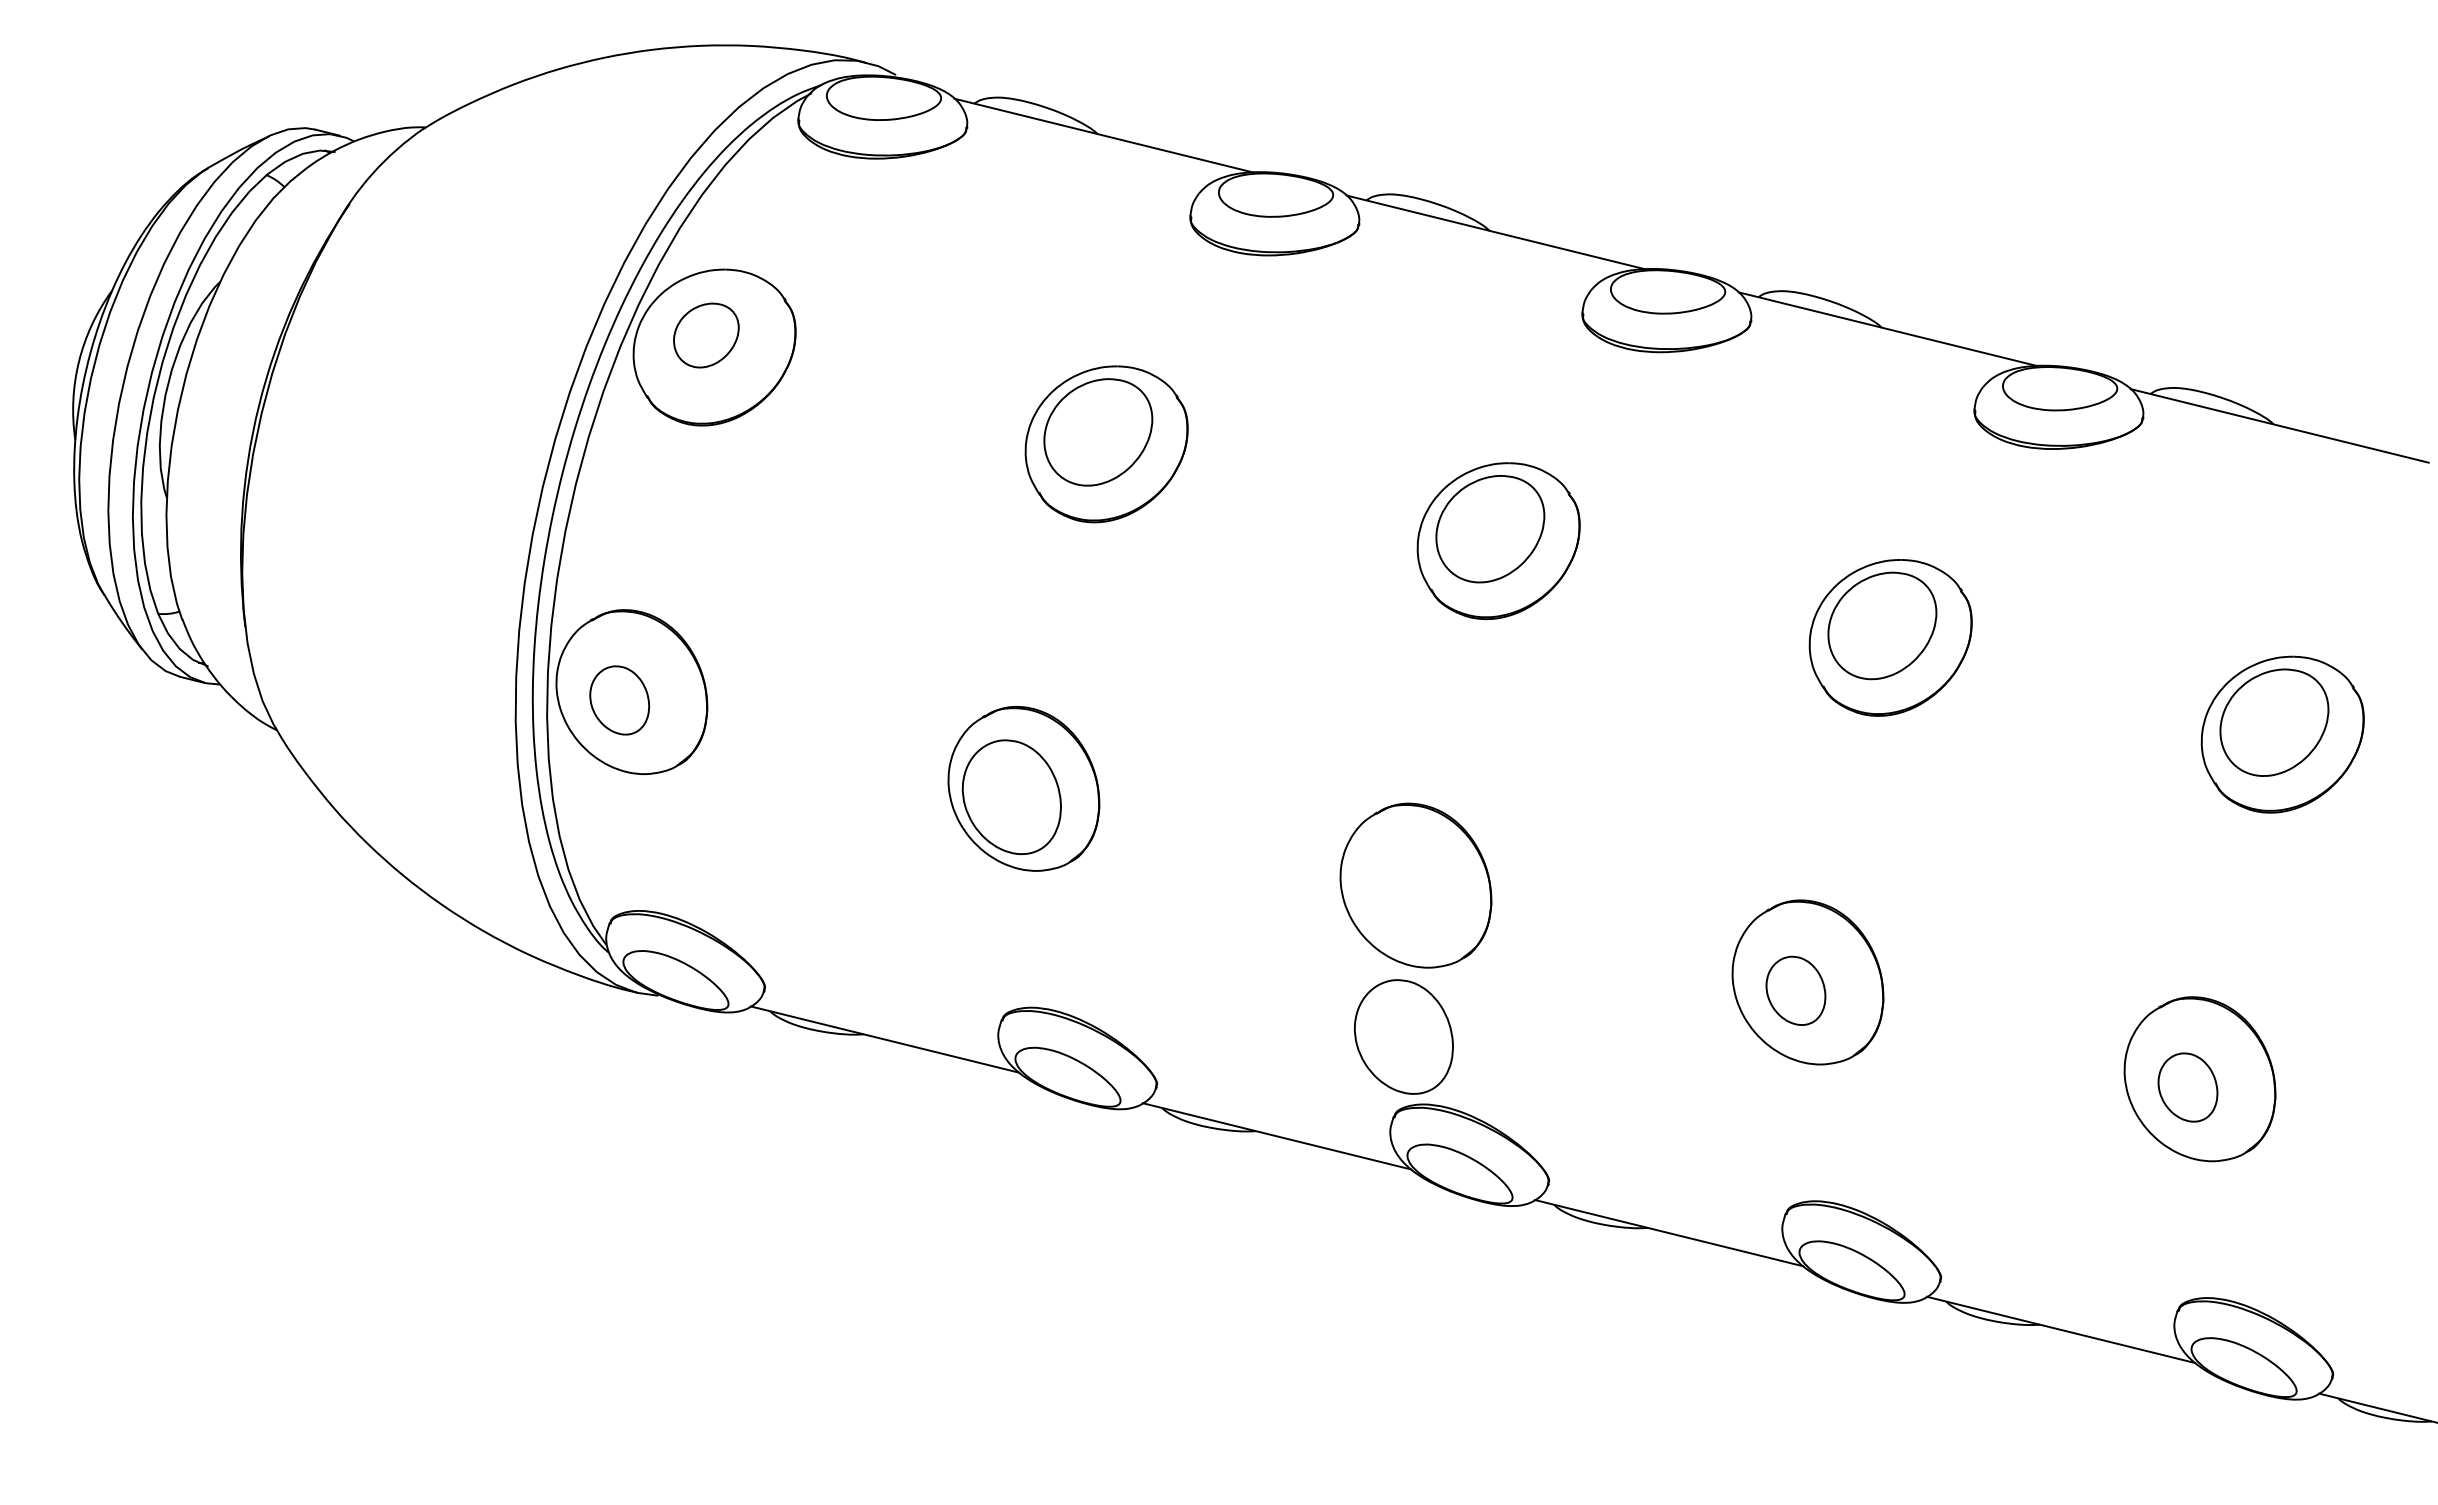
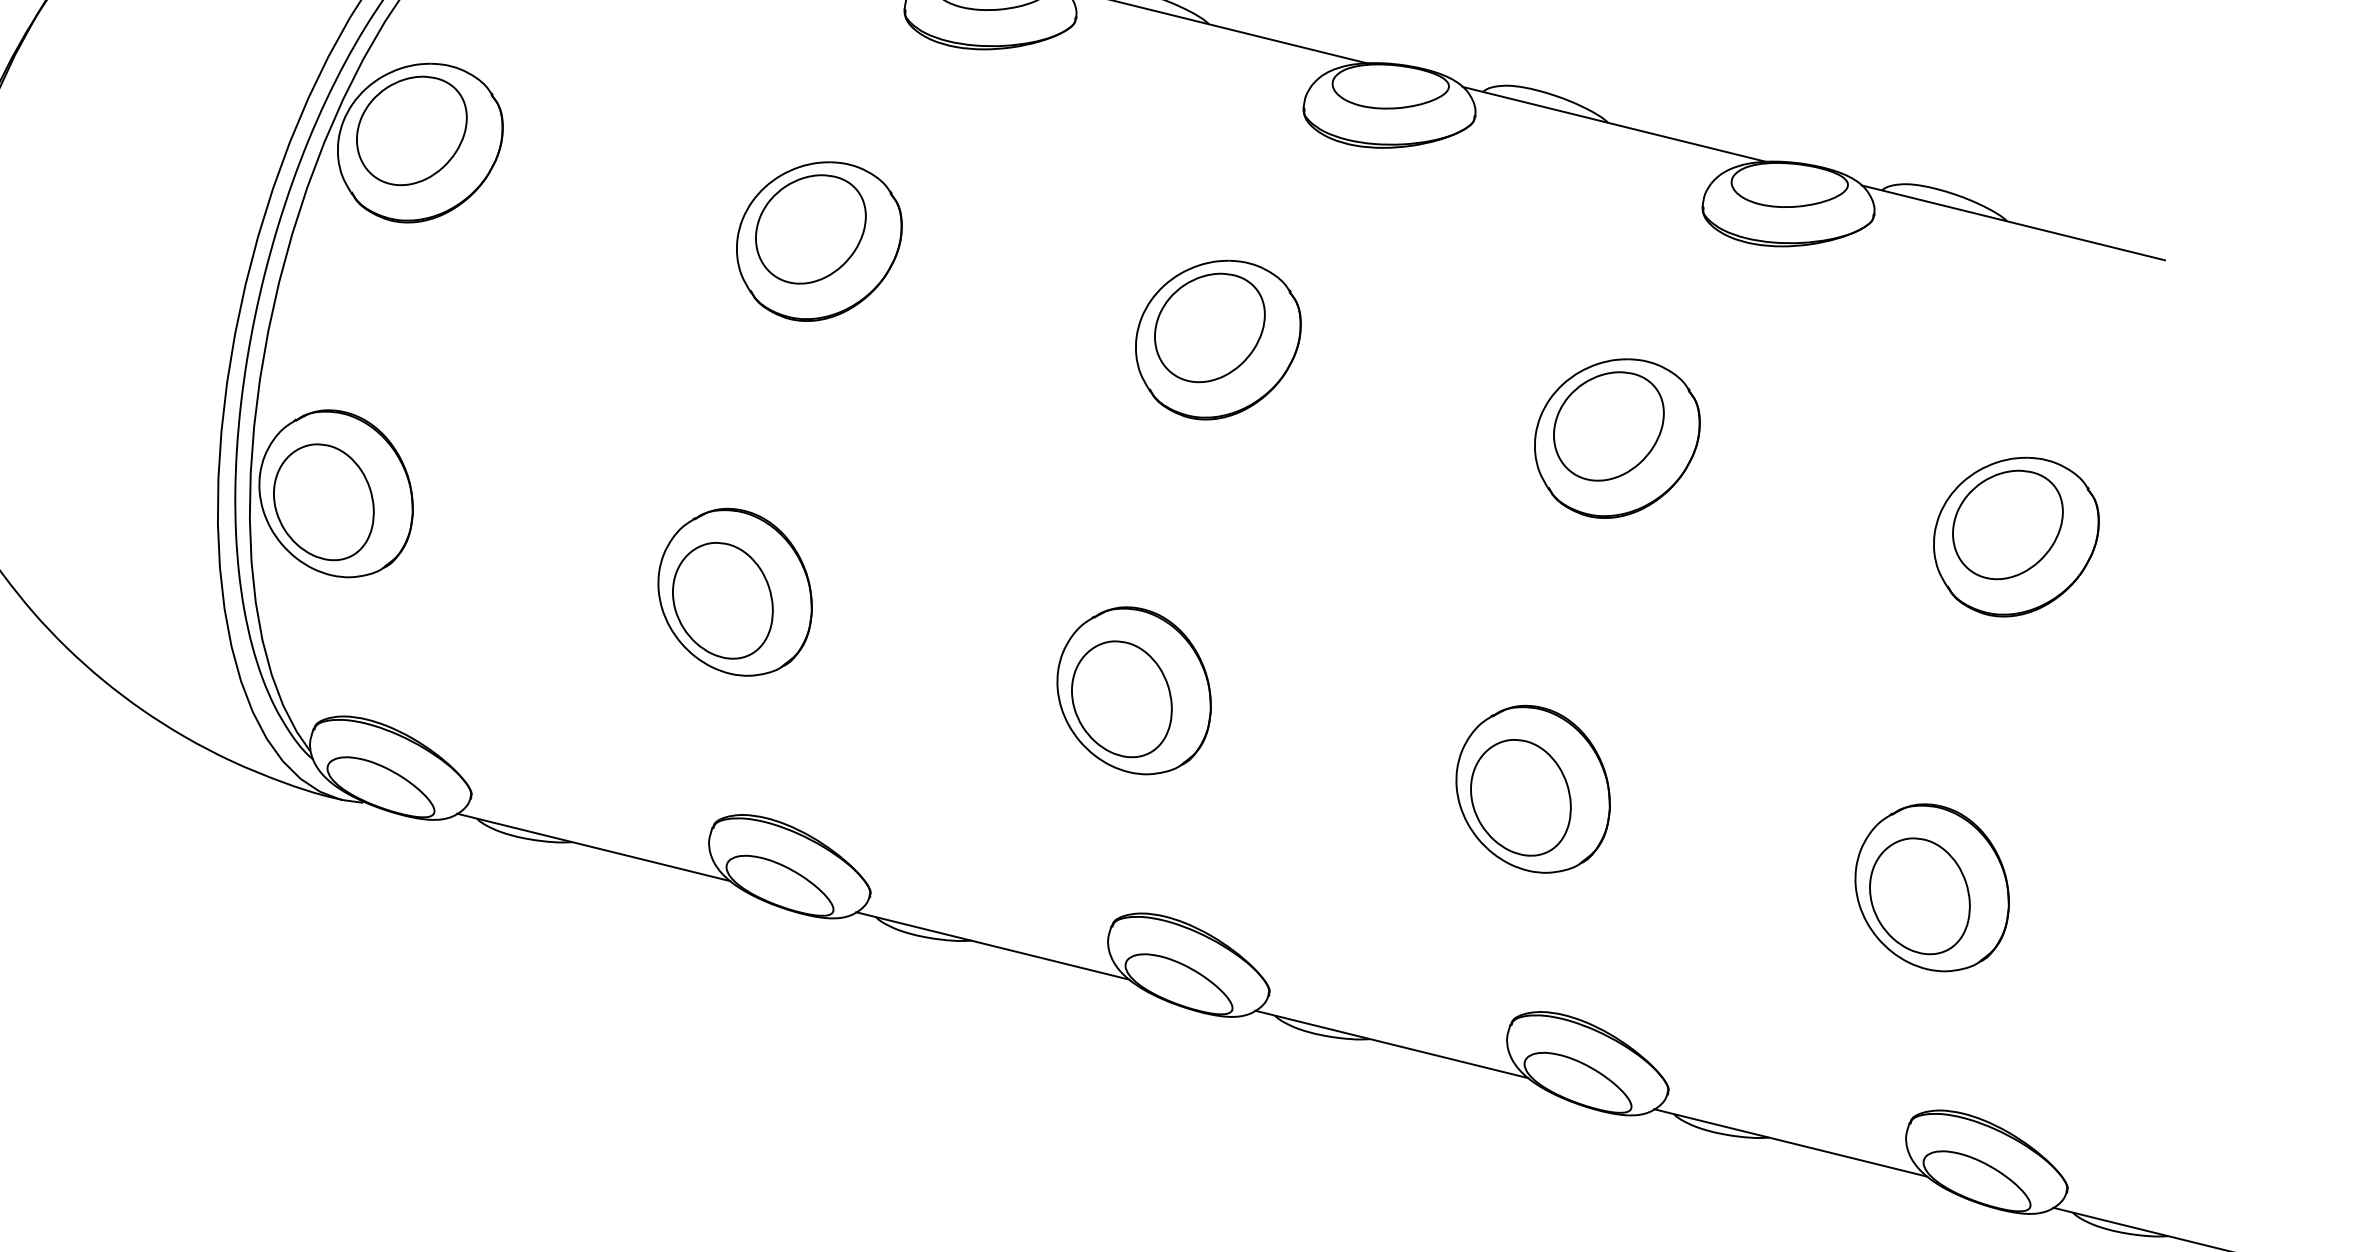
part: (706, 335) -> (412, 130), size x1.67
part: (619, 700) -> (323, 502), size x1.67
part: (1795, 990) -> (1520, 797), size x1.67
part: (1403, 1036) -> (1121, 698), moved
part: (2187, 1087) -> (1919, 896), size x1.67

